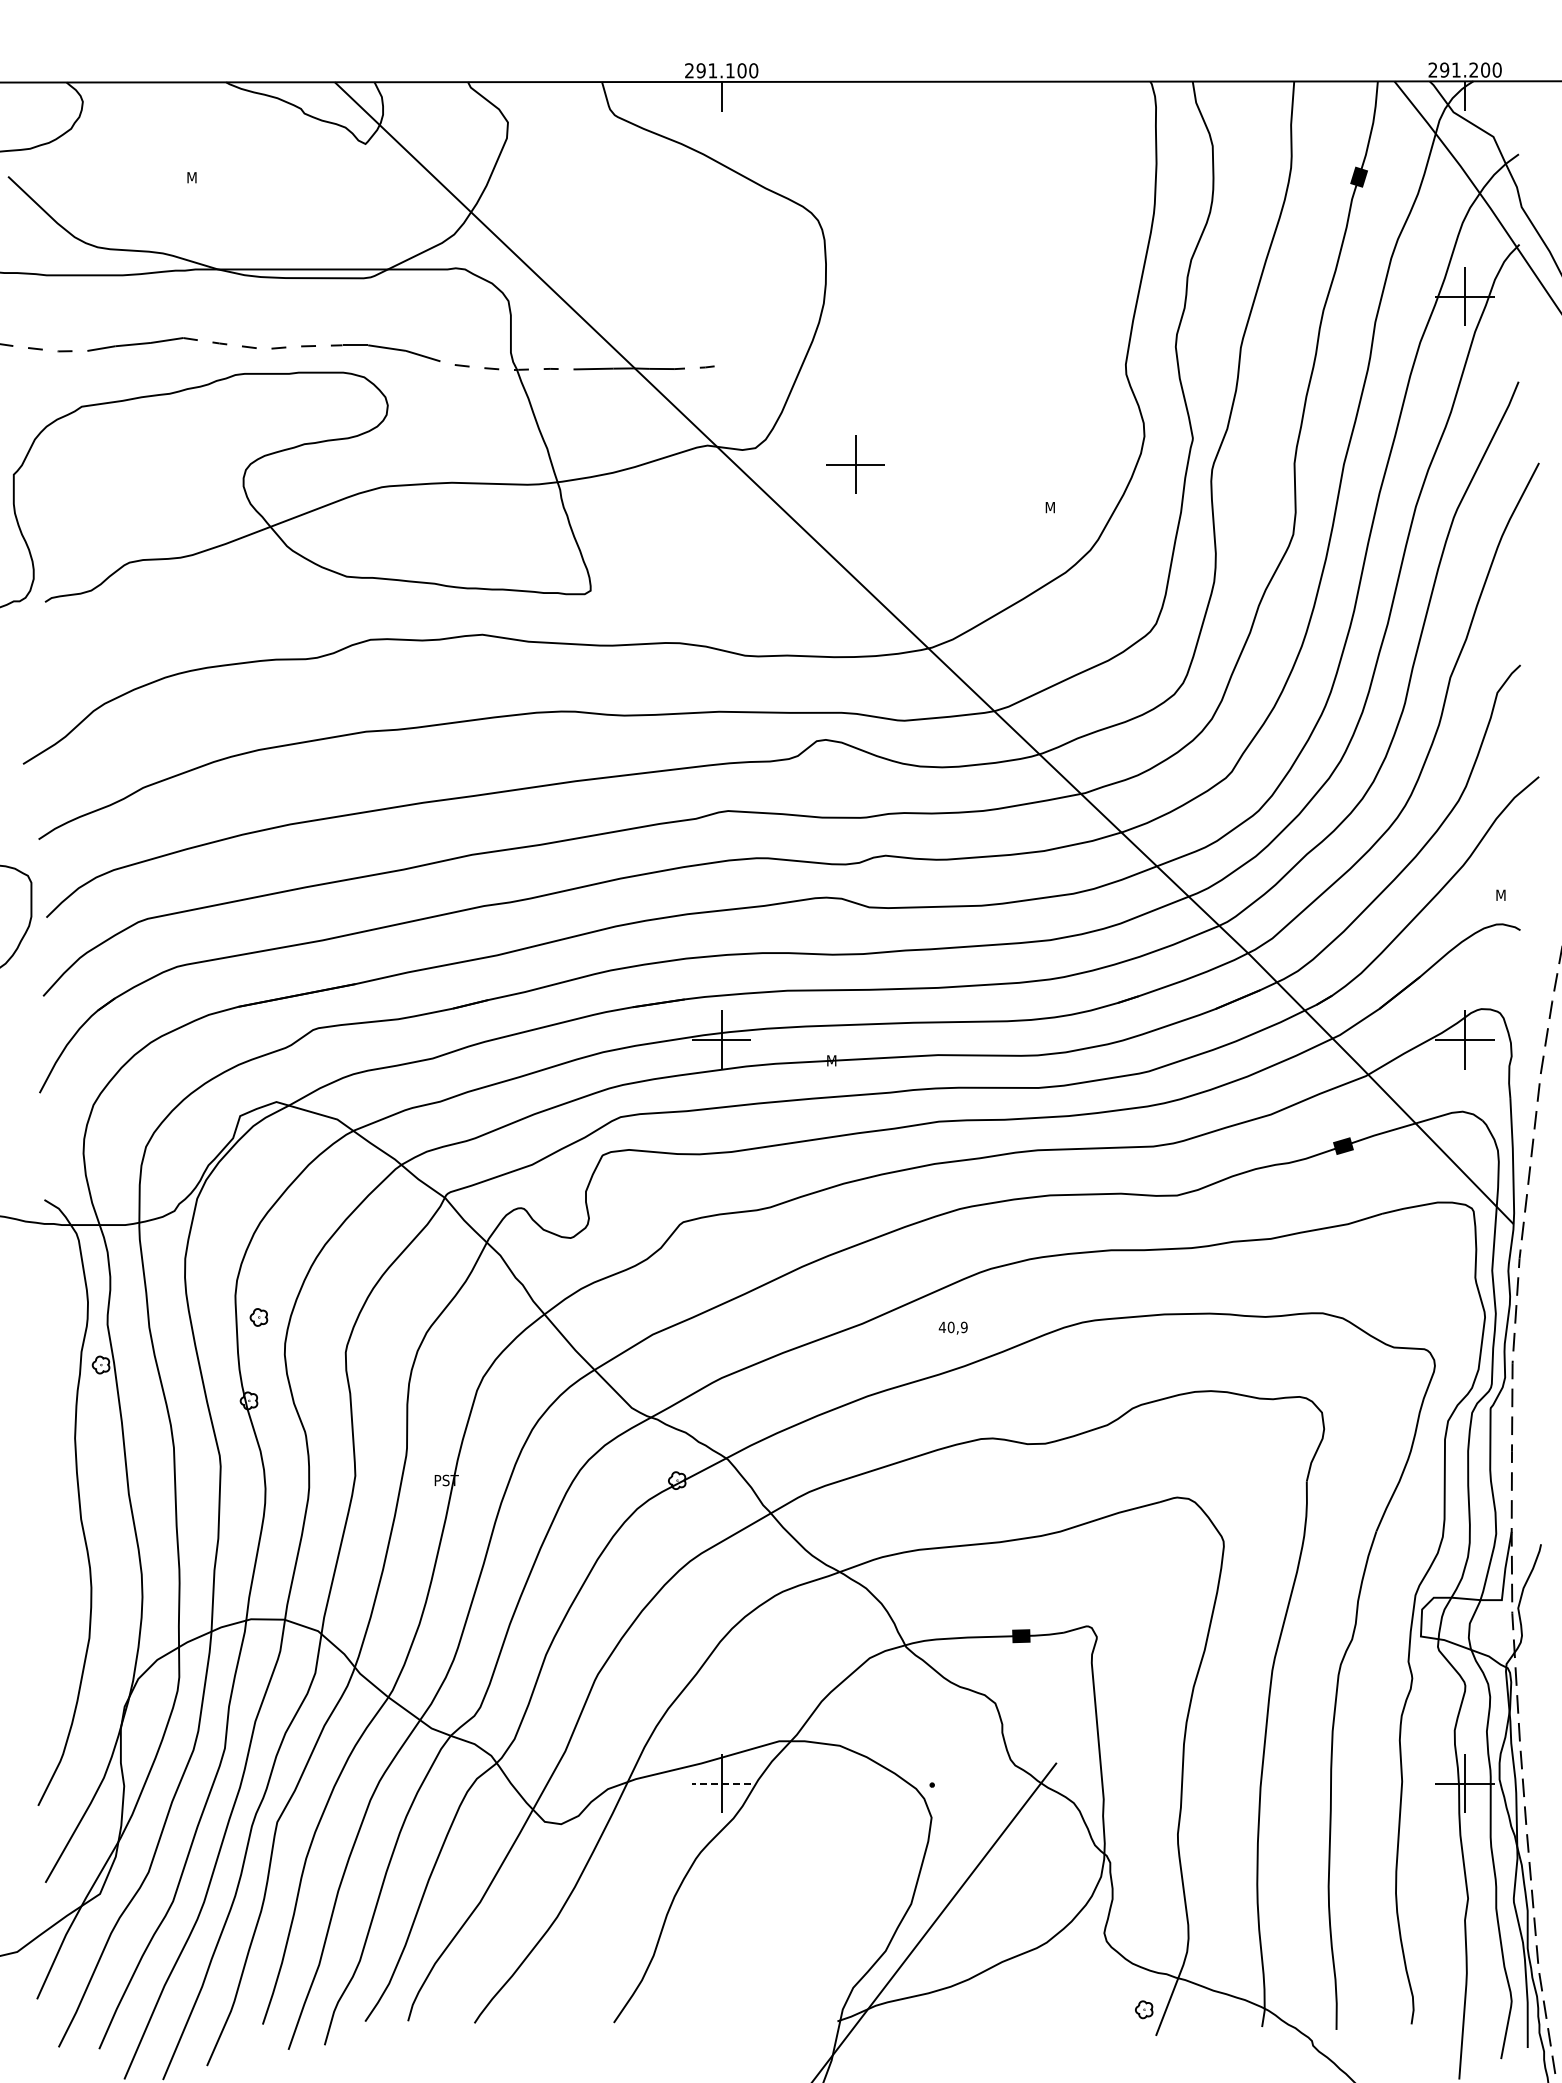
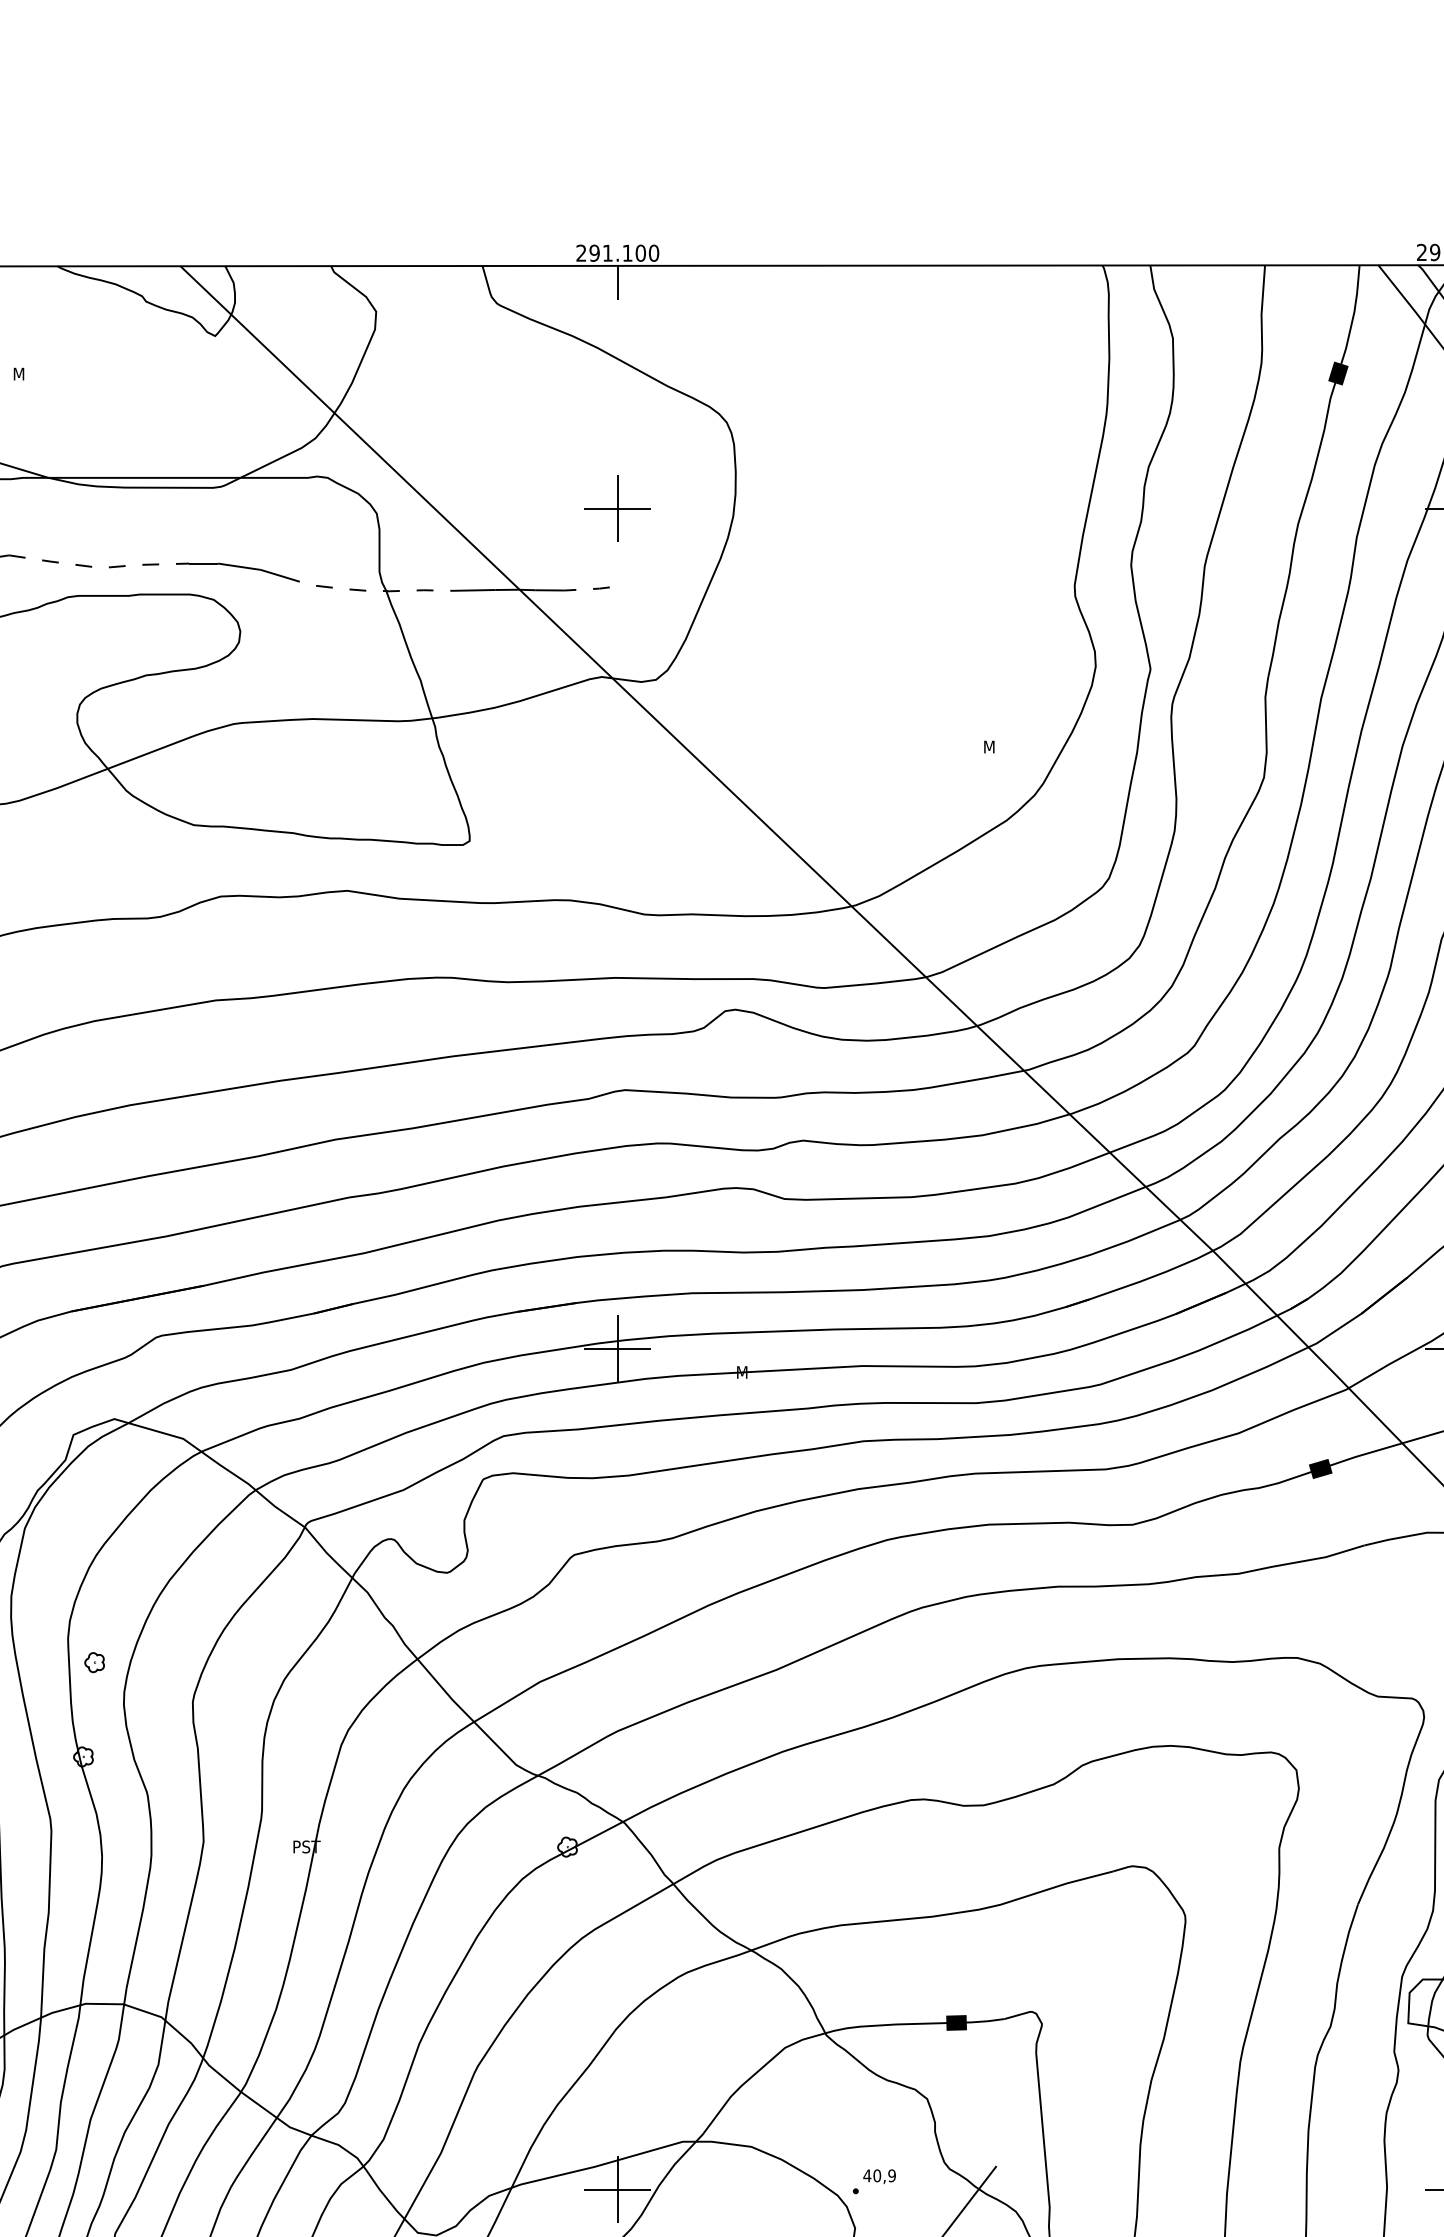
part: (855, 464) -> (617, 508), moved
text: (952, 1327) -> (878, 2175), moved
line: (721, 1783) -> (617, 2189), dashed -> solid

